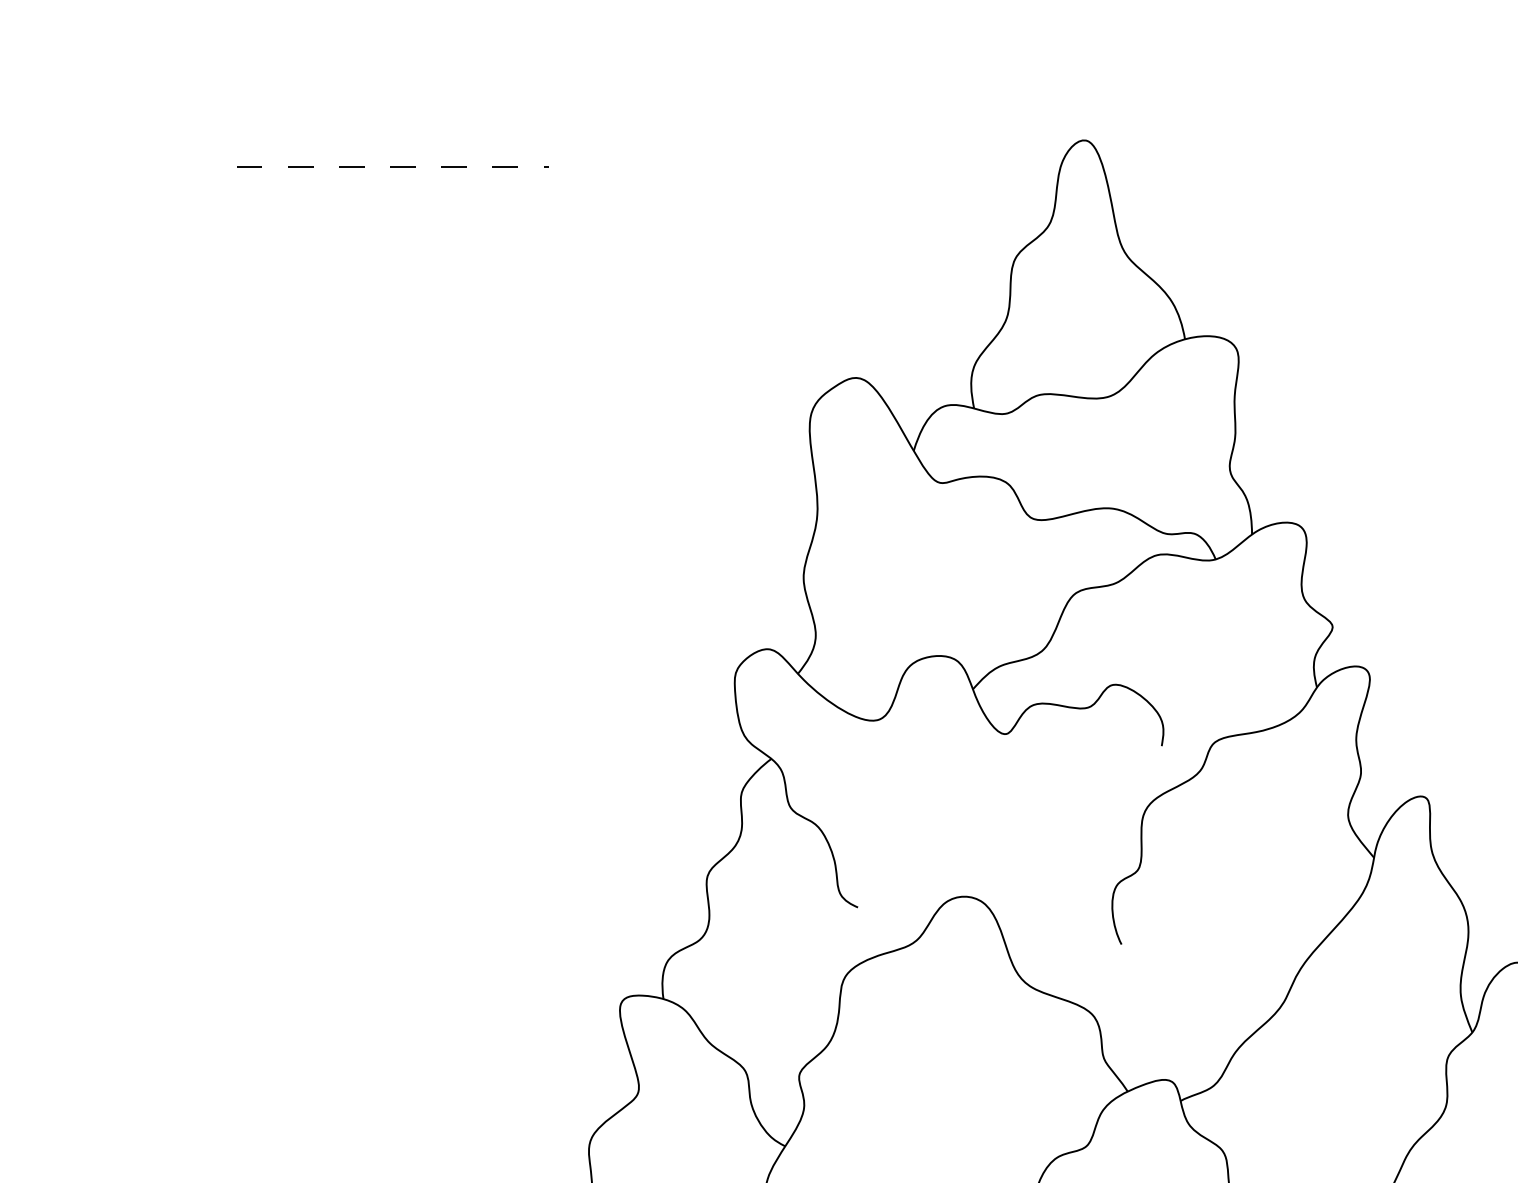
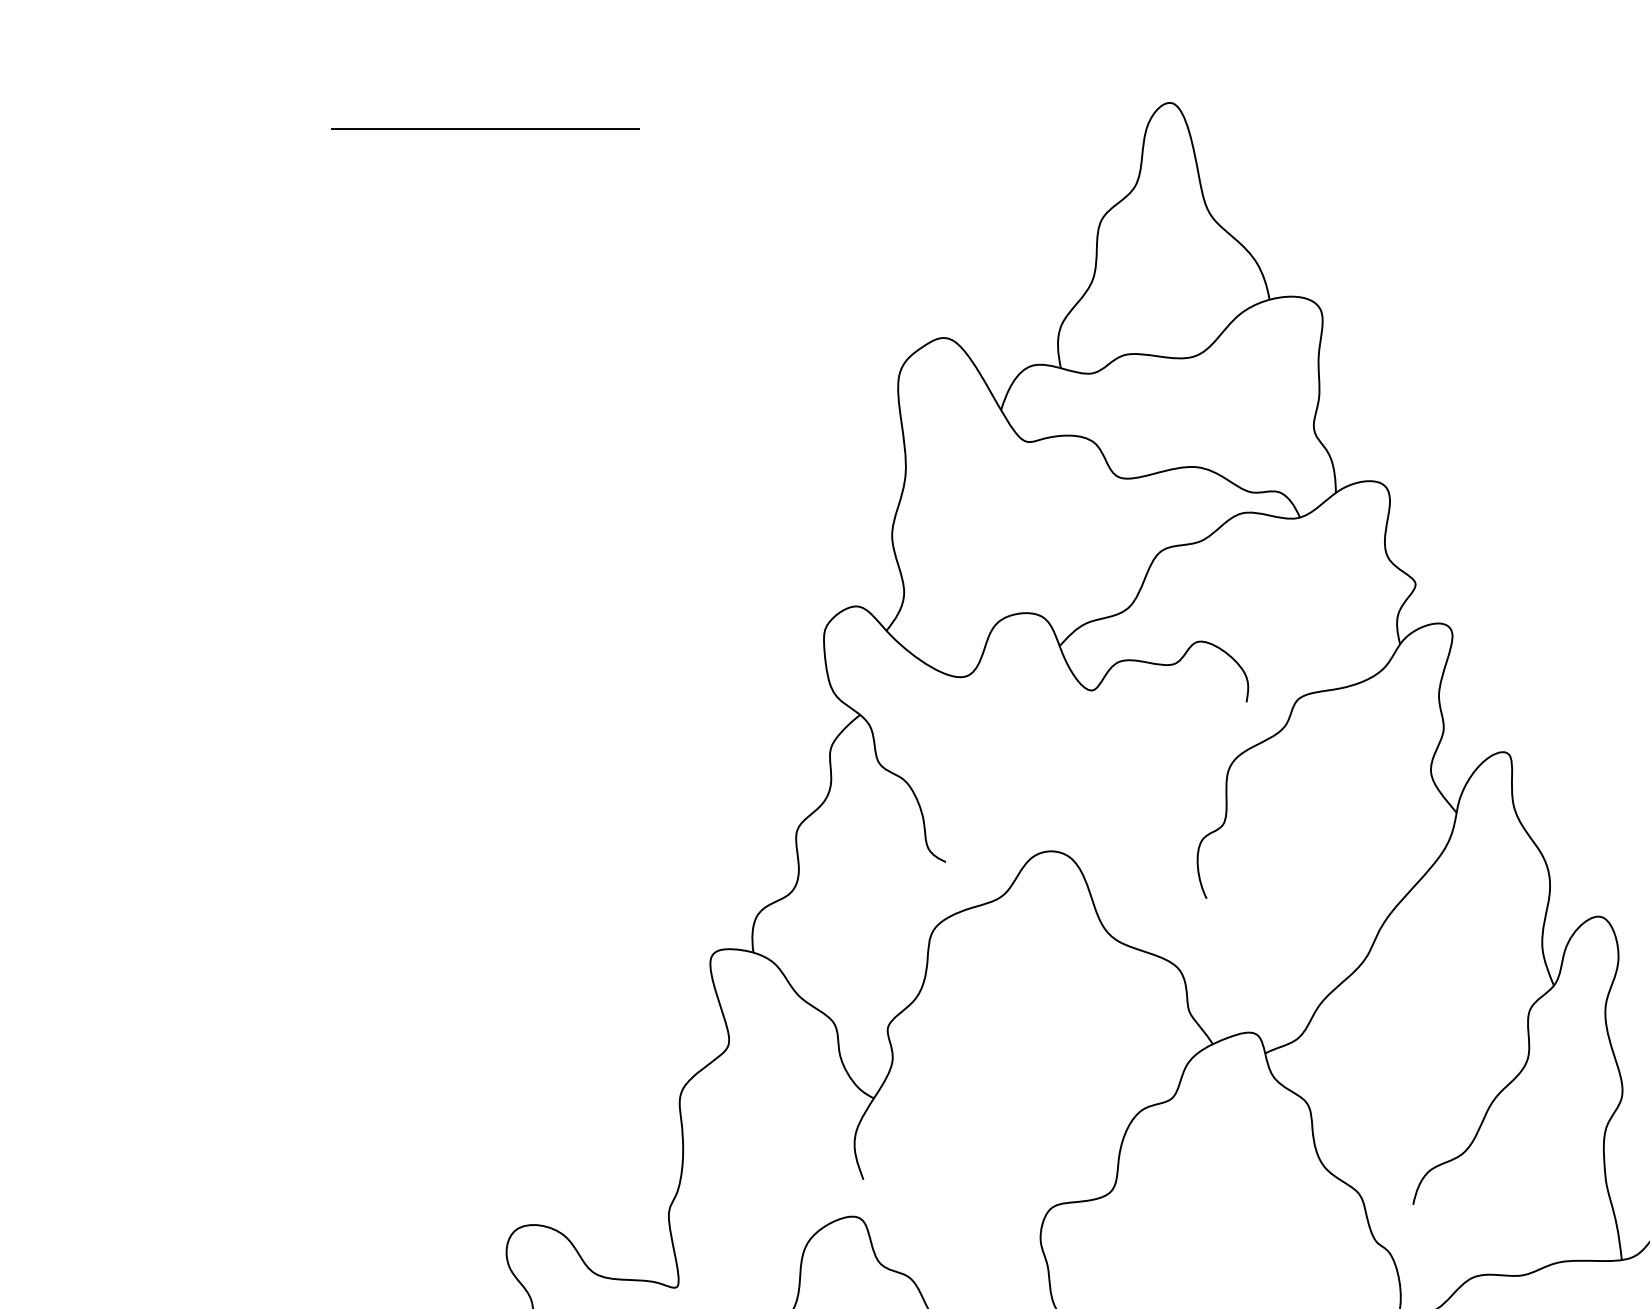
line: (393, 167) -> (486, 129), dashed -> solid

